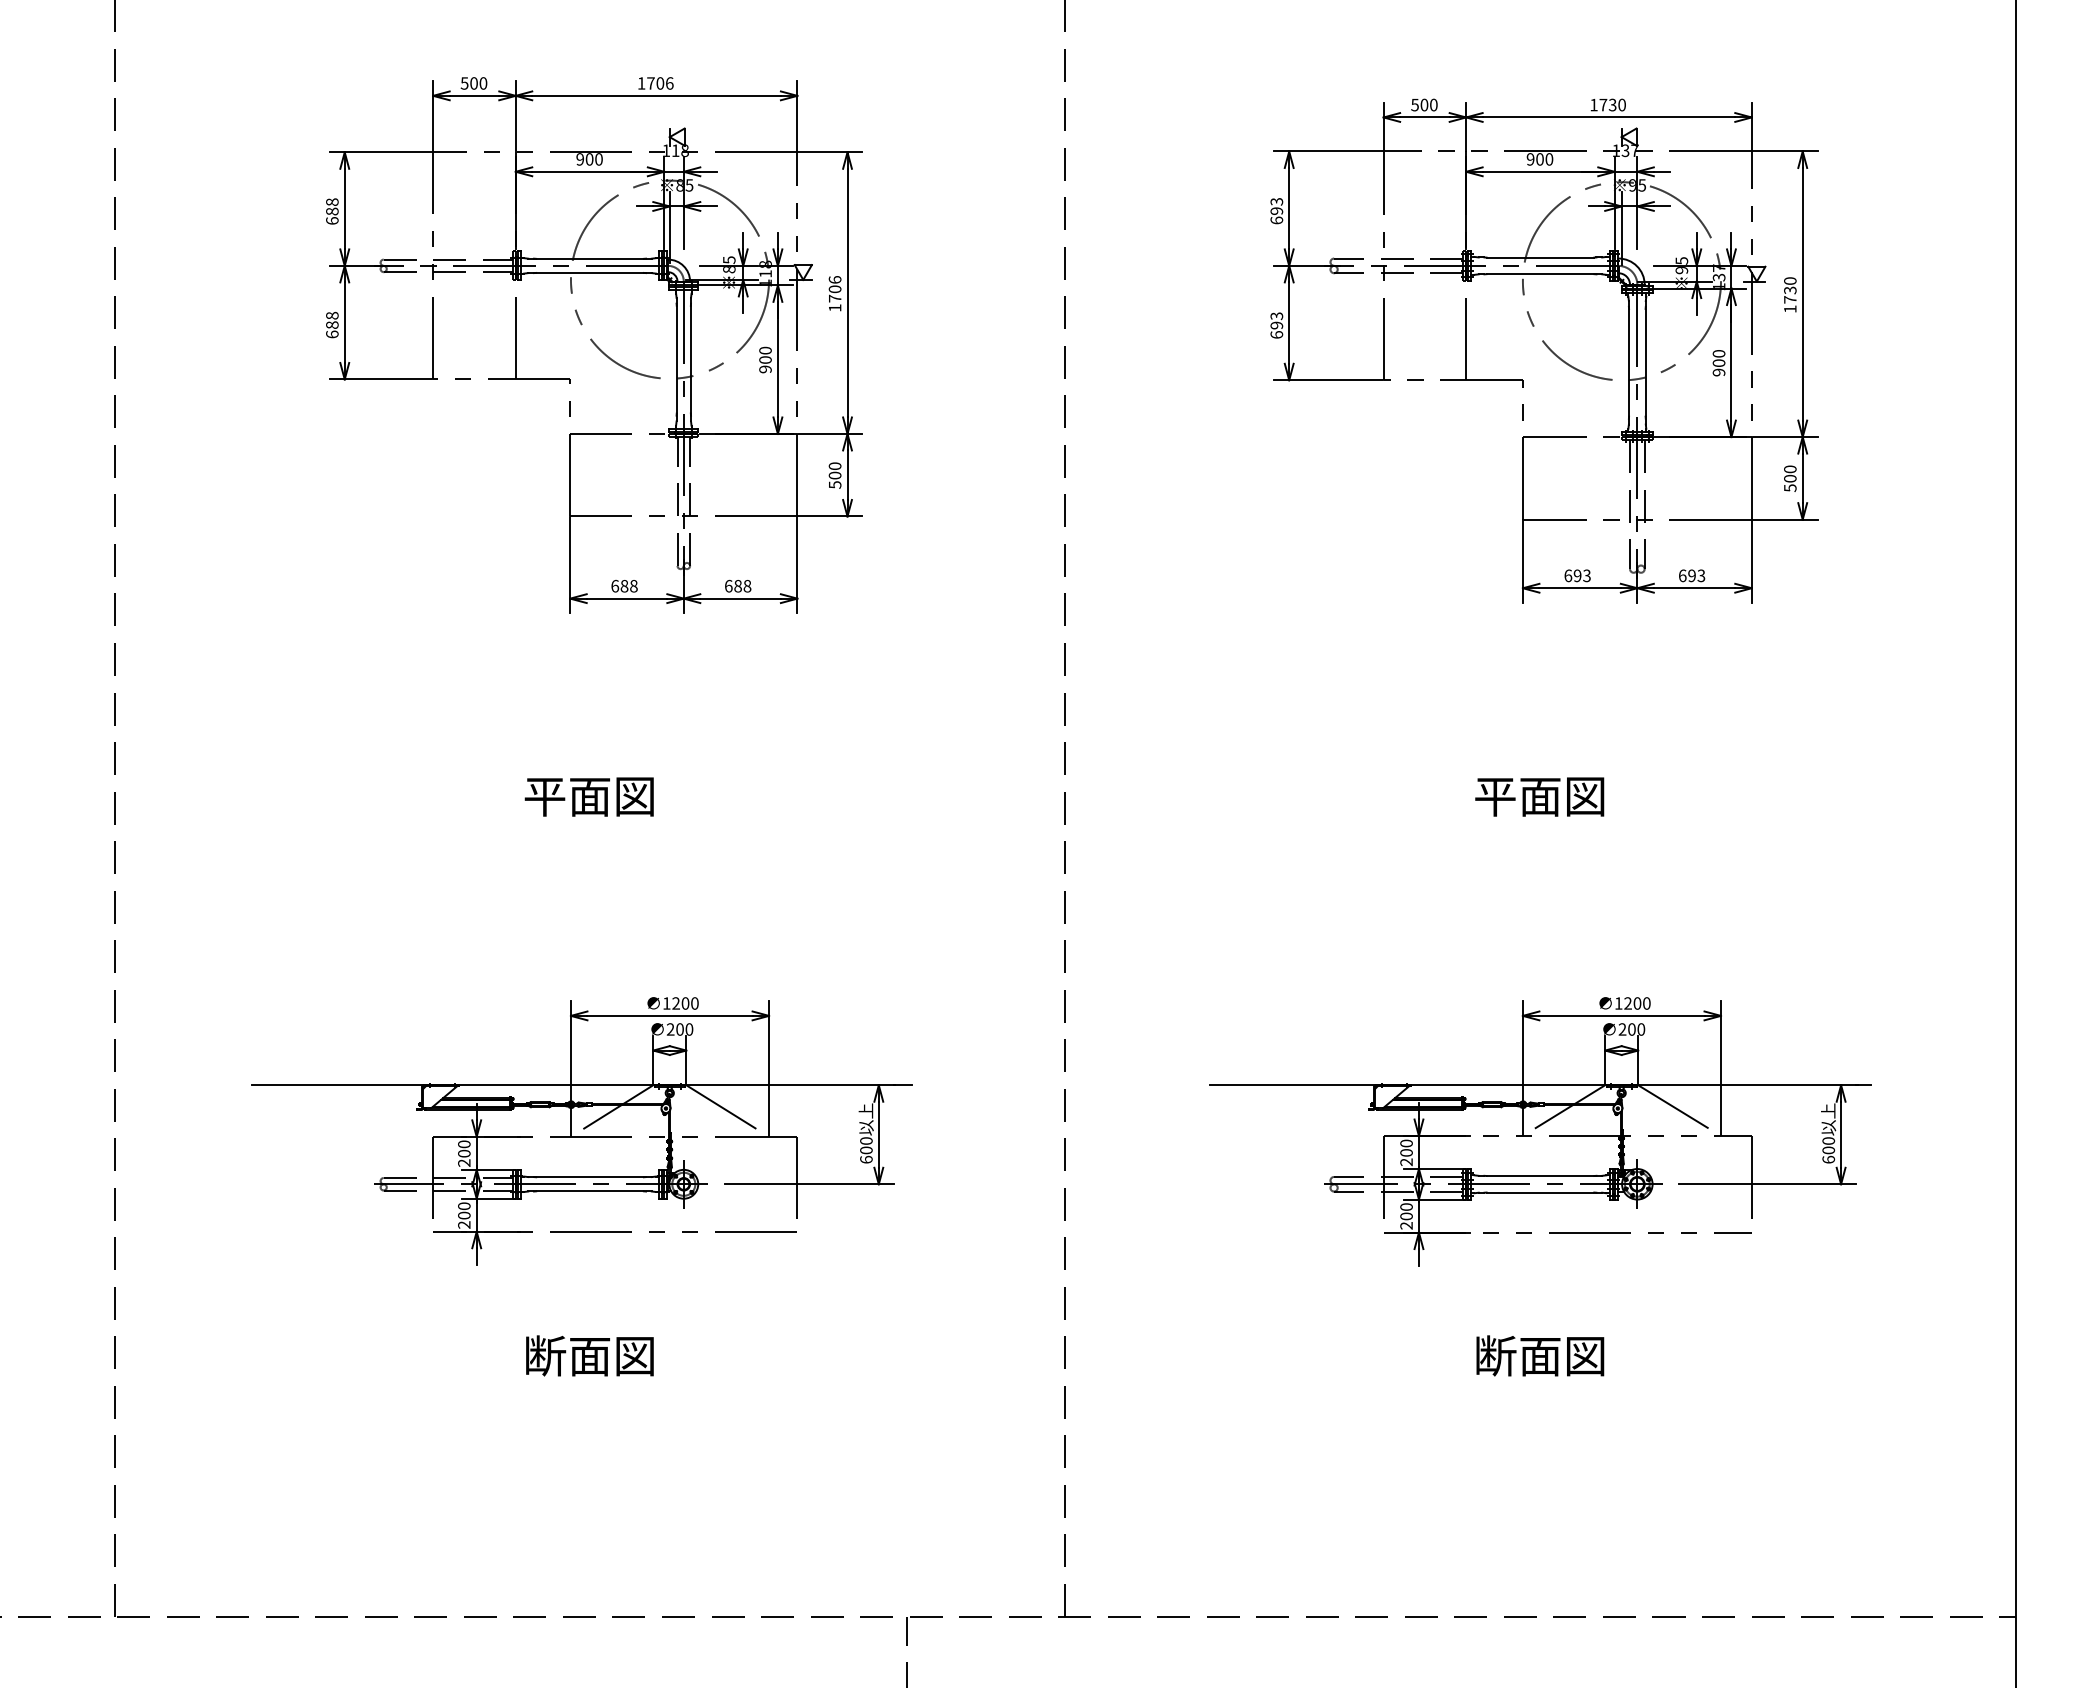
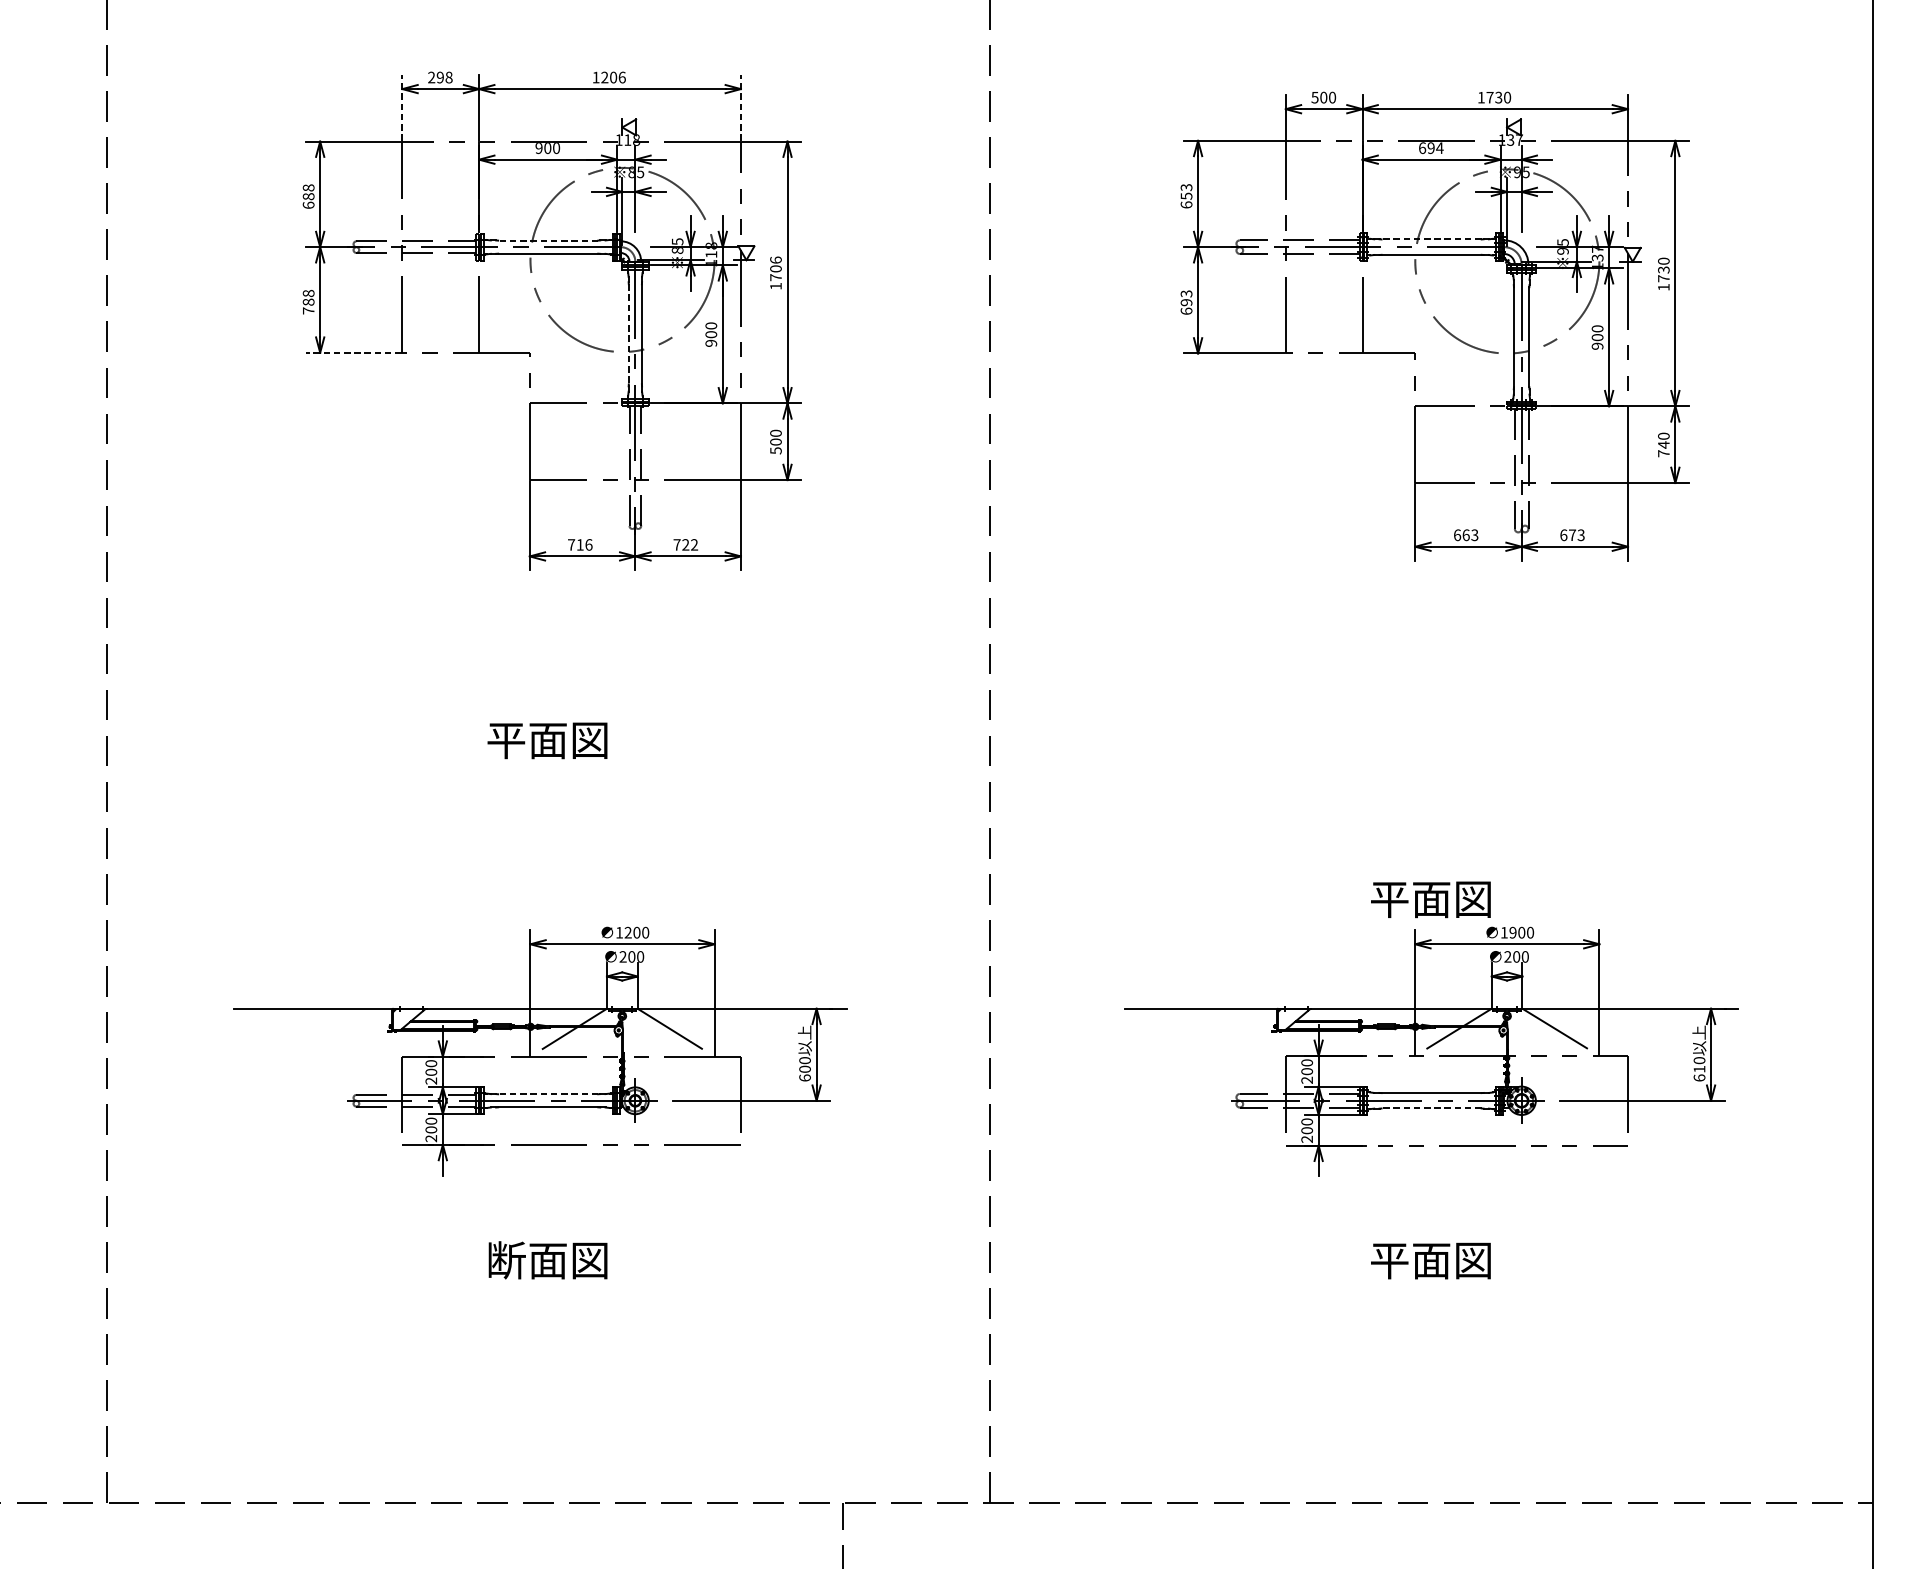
text: (473, 83) -> (439, 77), 500 -> 298
text: (650, 83) -> (604, 77), 1706 -> 1206
line: (433, 115) -> (402, 107), solid -> dashed
line: (797, 115) -> (741, 107), solid -> dashed
text: (1539, 159) -> (1430, 148), 900 -> 694
text: (1276, 211) -> (1186, 196), 693 -> 653
line: (1540, 257) -> (1431, 239), solid -> dashed
line: (590, 258) -> (548, 240), solid -> dashed
text: (332, 334) -> (308, 310), 688 -> 788
line: (676, 359) -> (628, 334), solid -> dashed
line: (380, 379) -> (353, 352), solid -> dashed
text: (1790, 482) -> (1664, 448), 500 -> 740
text: (1577, 575) -> (1466, 534), 693 -> 663
text: (1691, 575) -> (1571, 534), 693 -> 673
text: (624, 585) -> (580, 544), 688 -> 716
text: (738, 585) -> (686, 544), 688 -> 722
text: (1539, 796) -> (1430, 899), moved
text: (1627, 1003) -> (1512, 932), 1200 -> 1900
text: (1828, 1150) -> (1699, 1069), 600 -> 610
line: (590, 1177) -> (548, 1094), solid -> dashed
line: (1540, 1192) -> (1431, 1108), solid -> dashed
text: (1495, 1355) -> (1389, 1259), 断面図 -> 平面図

